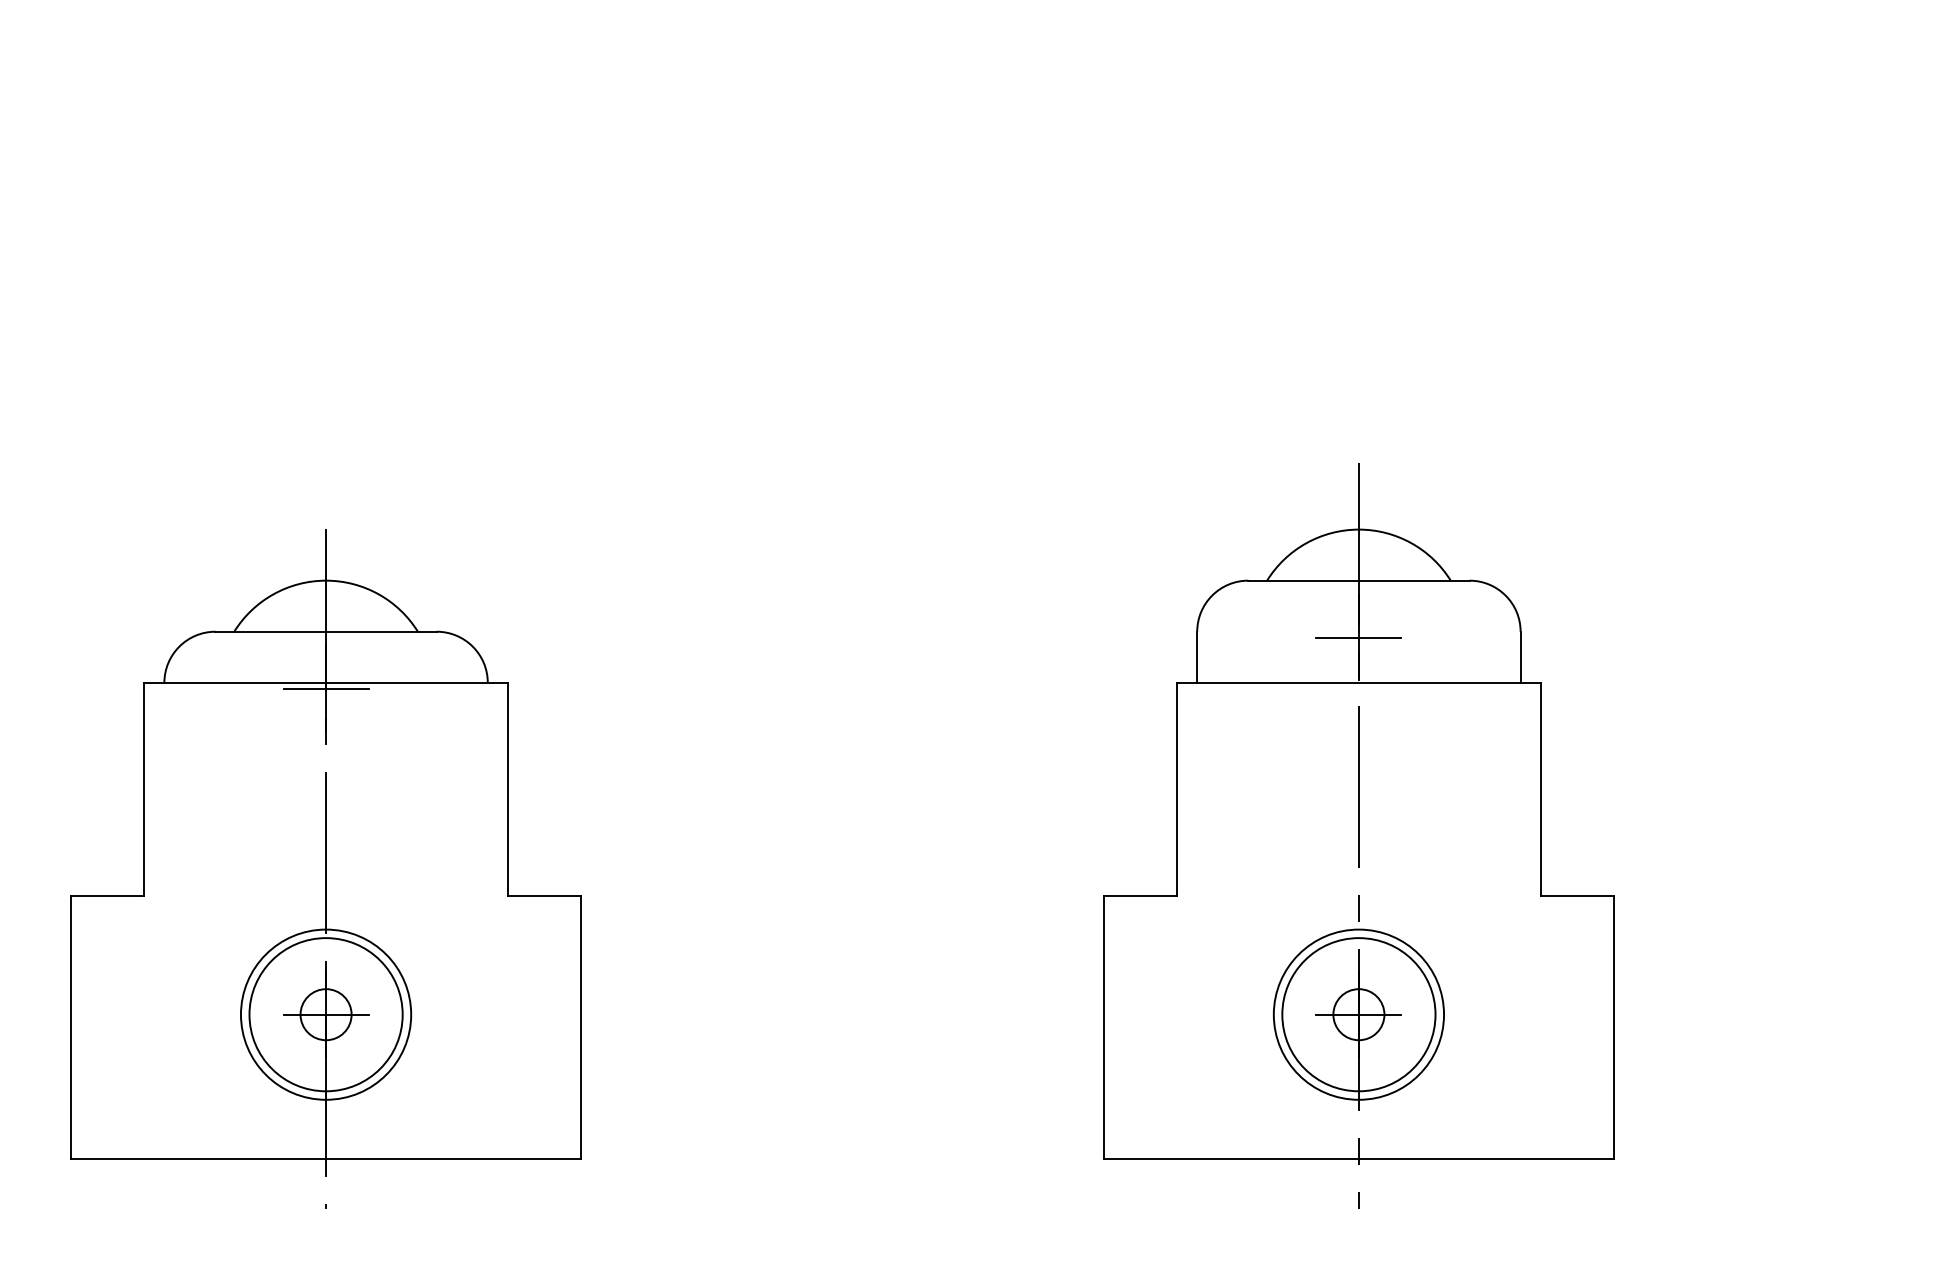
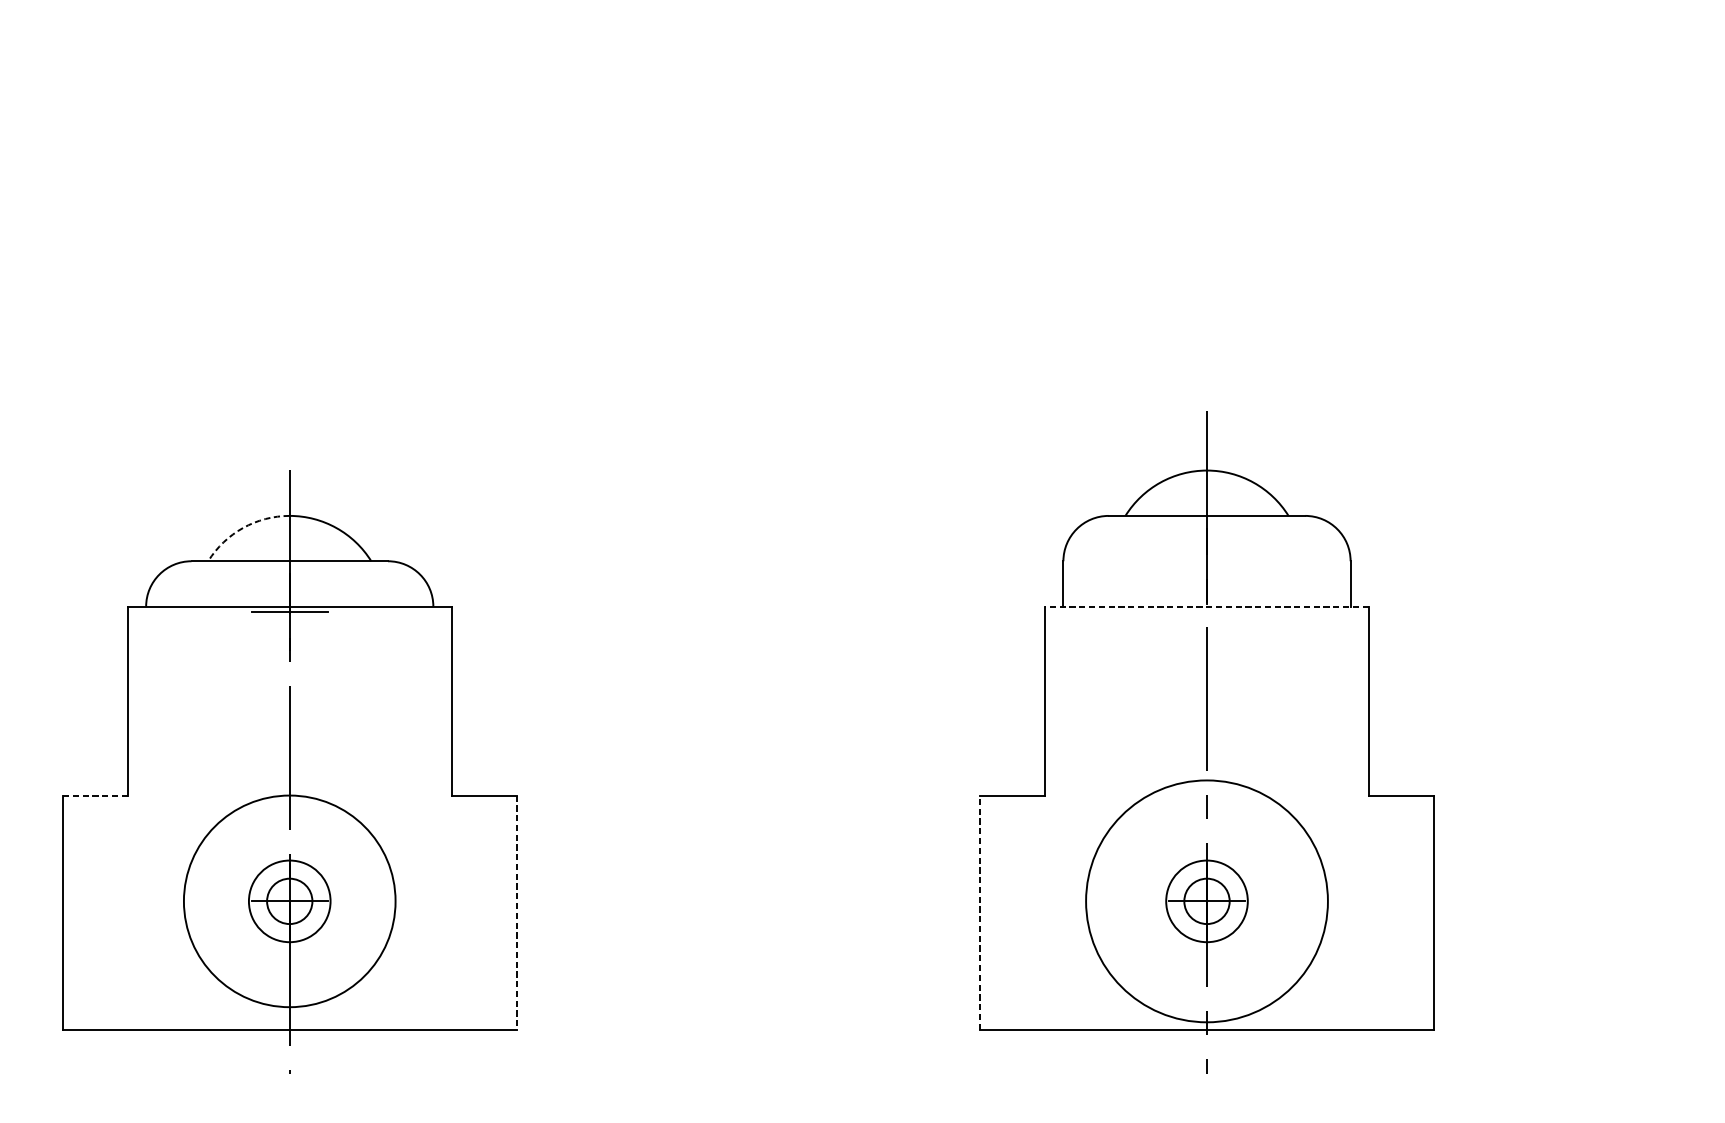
arc: (273, 594) -> (243, 528), solid -> dashed
line: (1358, 637) -> (1206, 566), removed
line: (1358, 682) -> (1206, 606), solid -> dashed
line: (107, 895) -> (95, 795), solid -> dashed
circle: (325, 1014) -> (289, 901), size x0.6
circle: (325, 1014) -> (289, 901), size x1.4
circle: (1358, 1014) -> (1206, 901), size x0.6
circle: (1358, 1014) -> (1206, 901), size x1.6
line: (581, 1027) -> (516, 912), solid -> dashed
line: (1103, 1027) -> (980, 912), solid -> dashed

